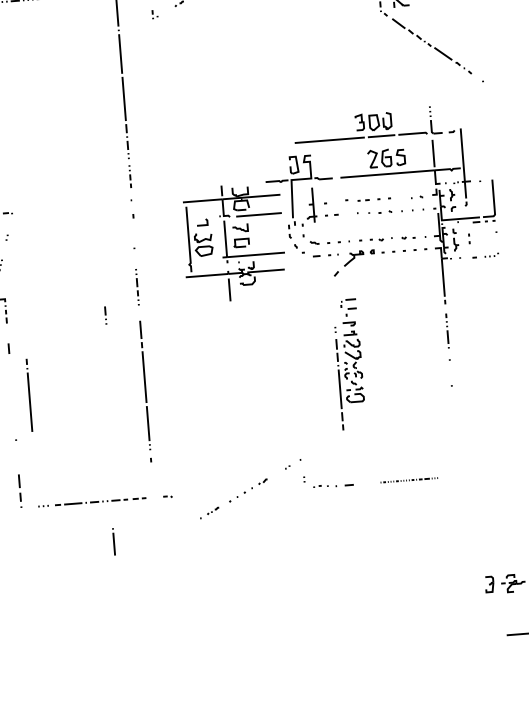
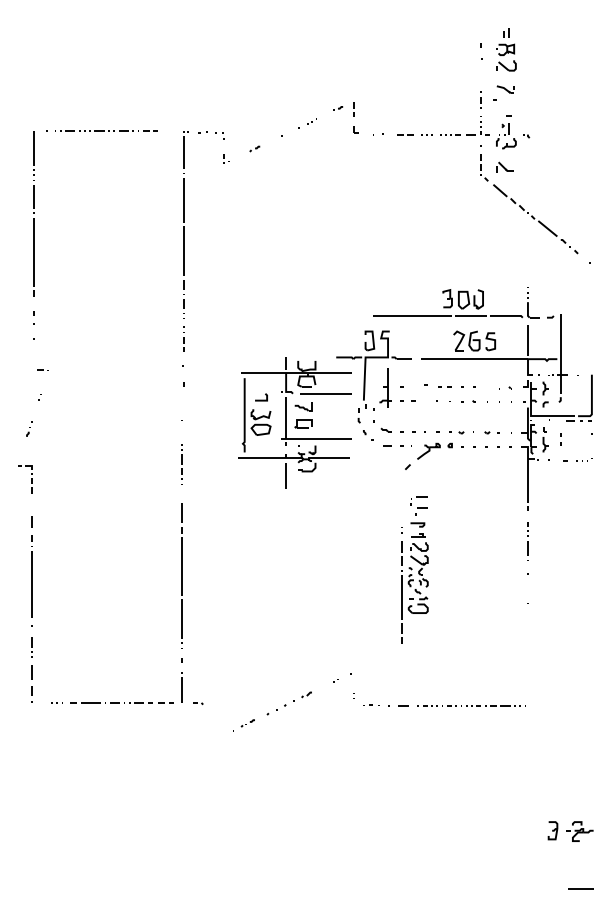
line: (105, 315) -> (31, 647), moved
line: (28, 395) -> (31, 576), moved
part: (409, 479) -> (471, 705), size x1.67
line: (113, 542) -> (181, 687), moved

